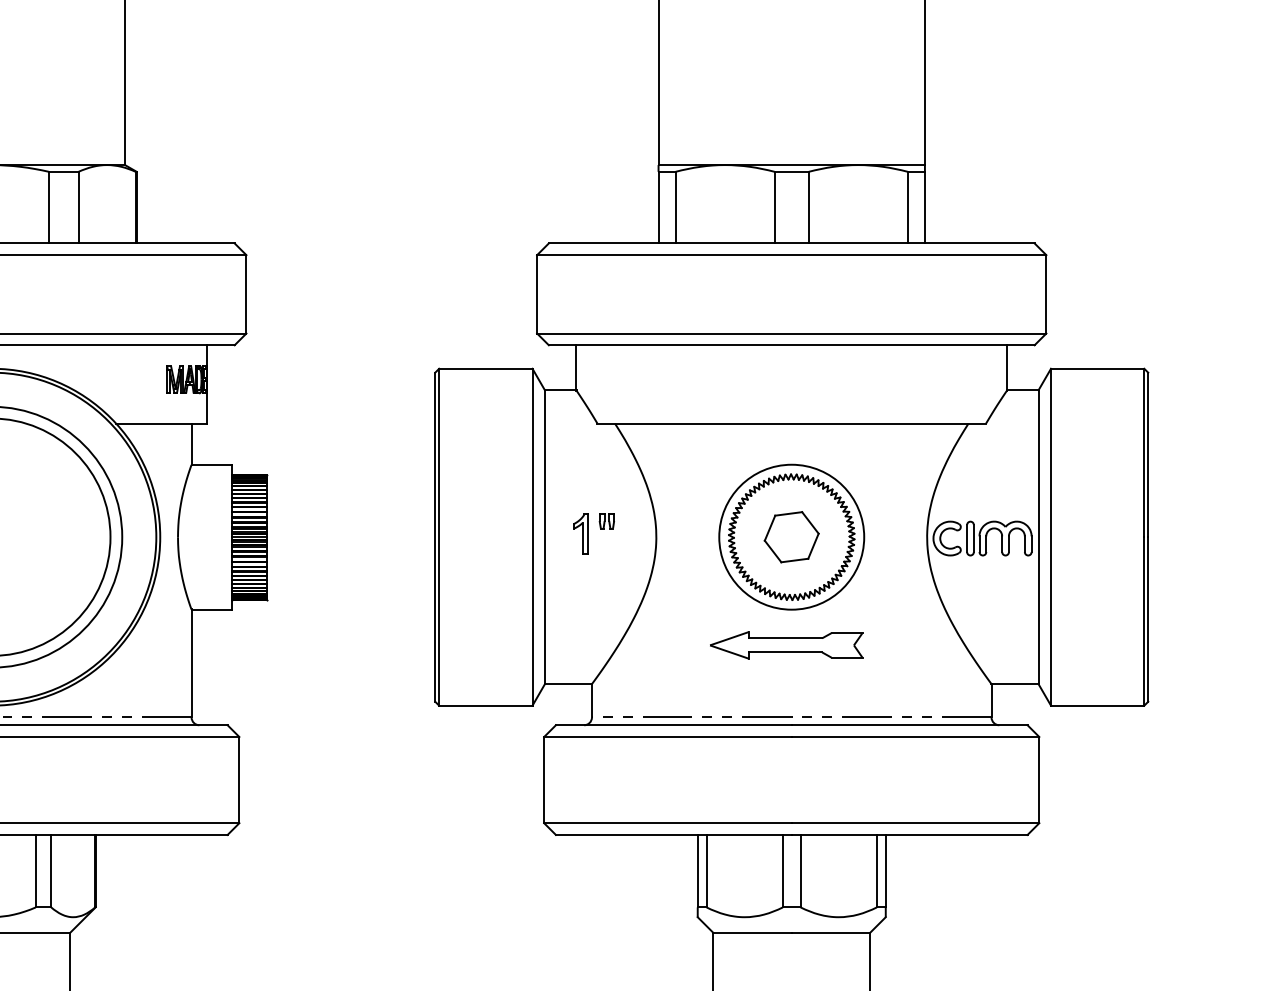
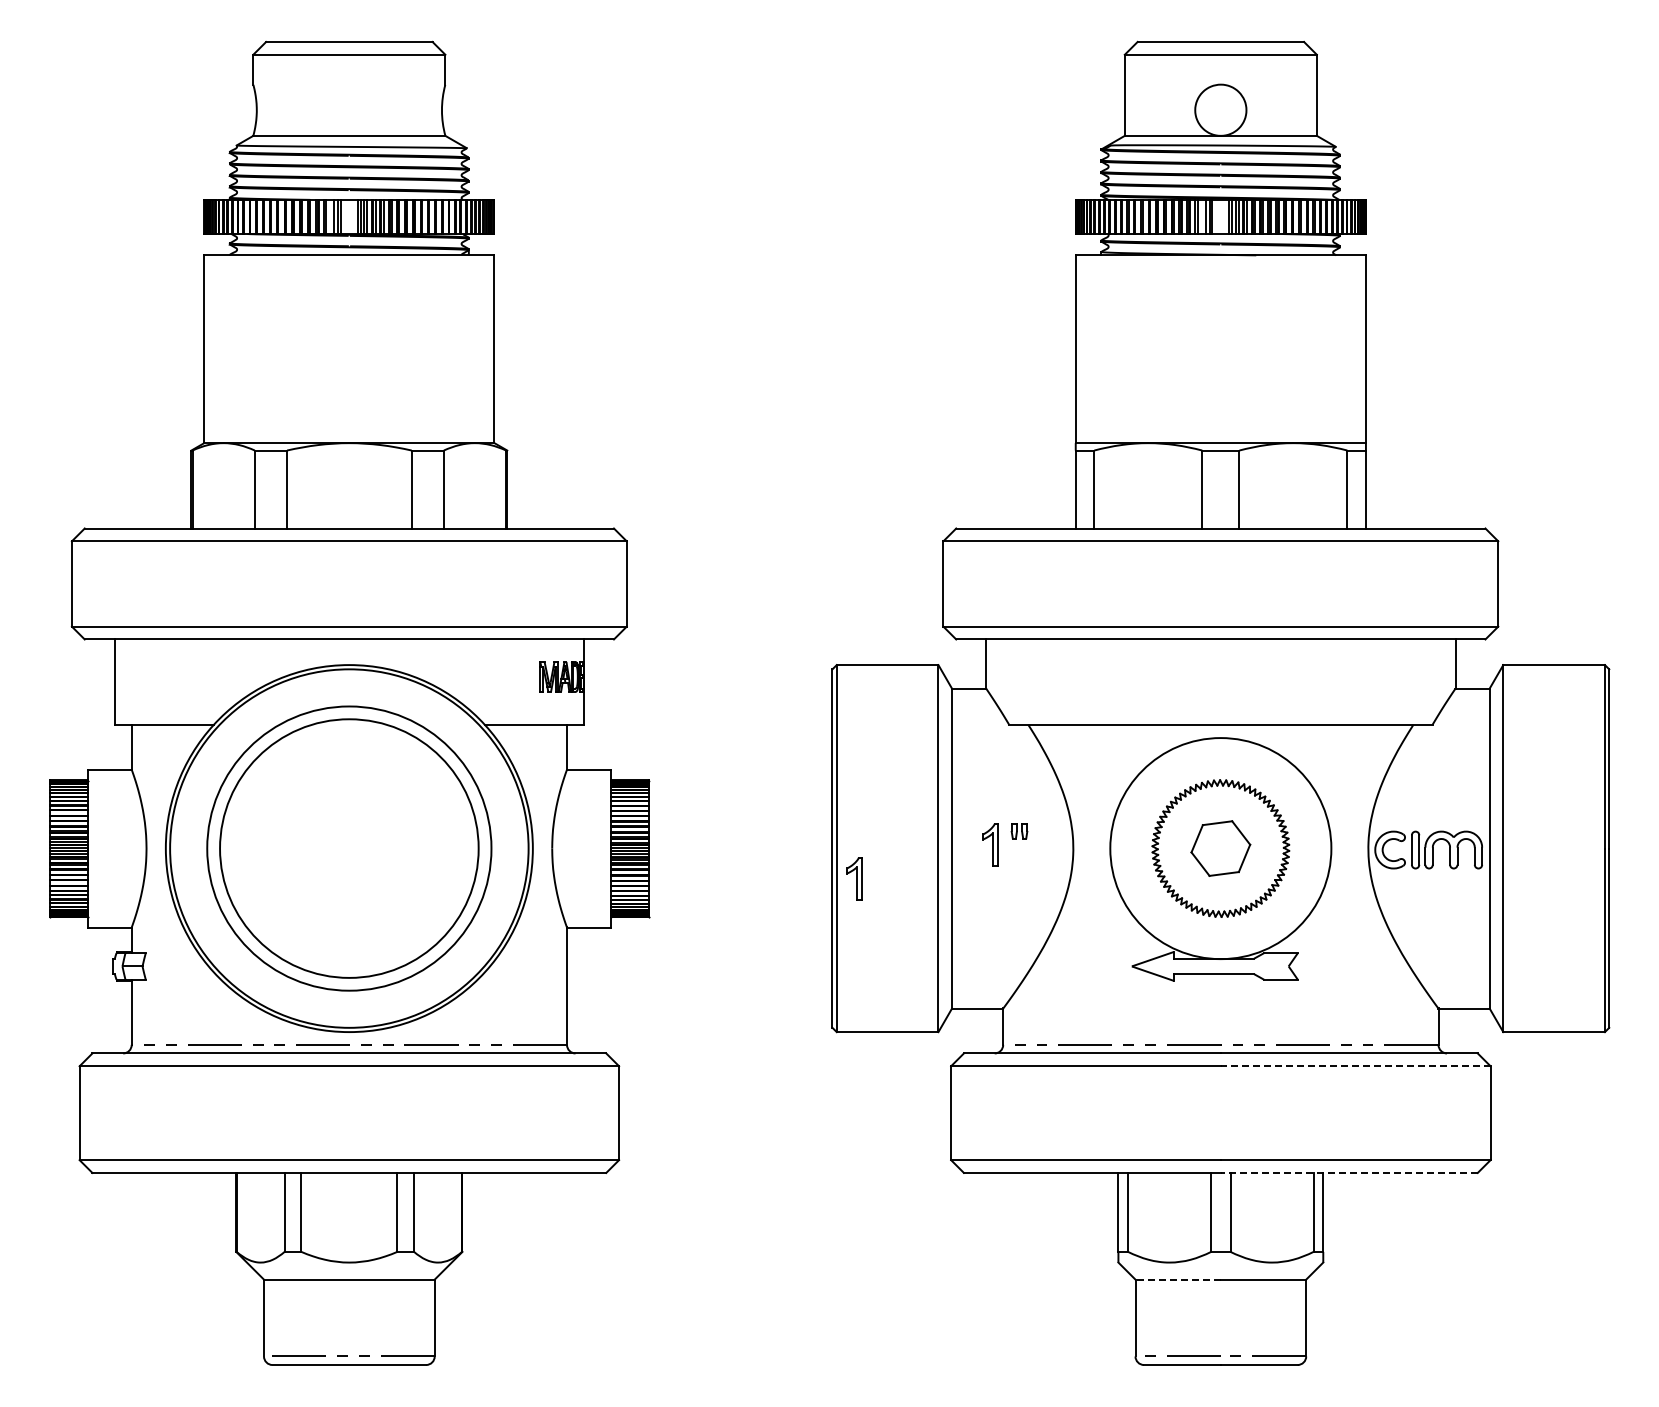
circle: (791, 537) -> (1220, 848), size x1.4
part: (455, 564) -> (854, 878), added
line: (915, 737) -> (1355, 1066), solid -> dashed
line: (908, 834) -> (1348, 1172), solid -> dashed
line: (752, 932) -> (1178, 1279), solid -> dashed

